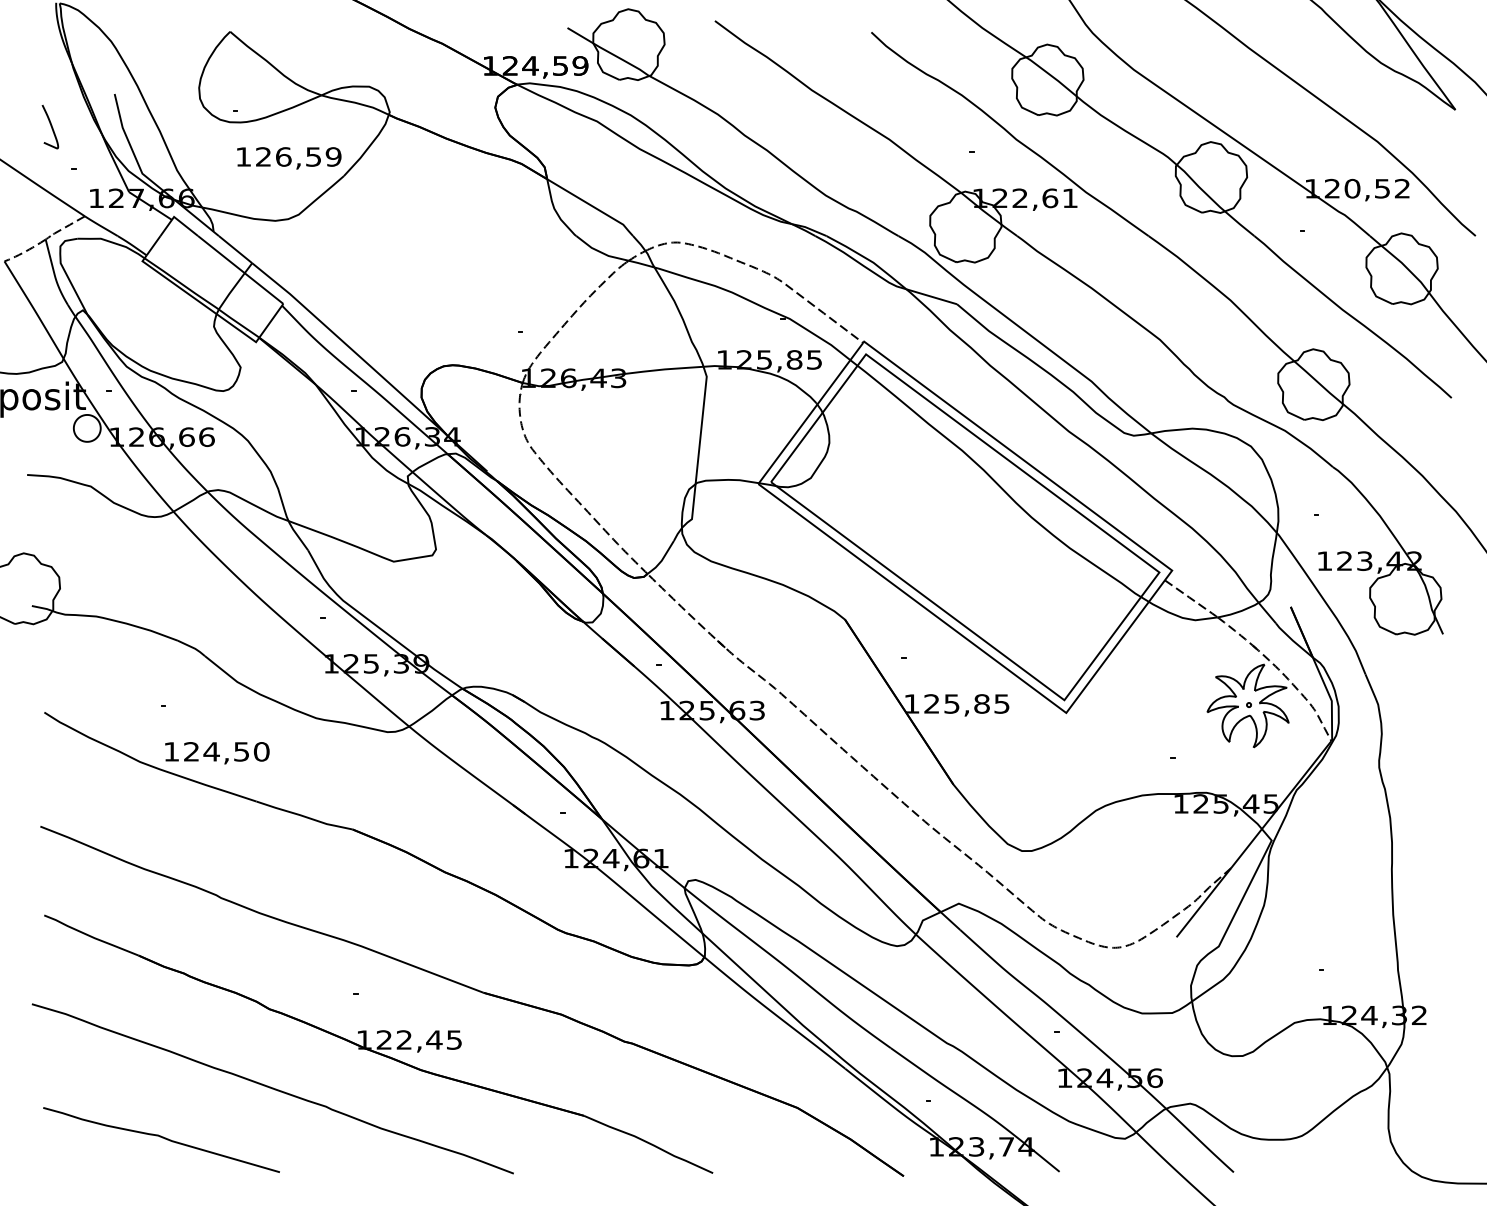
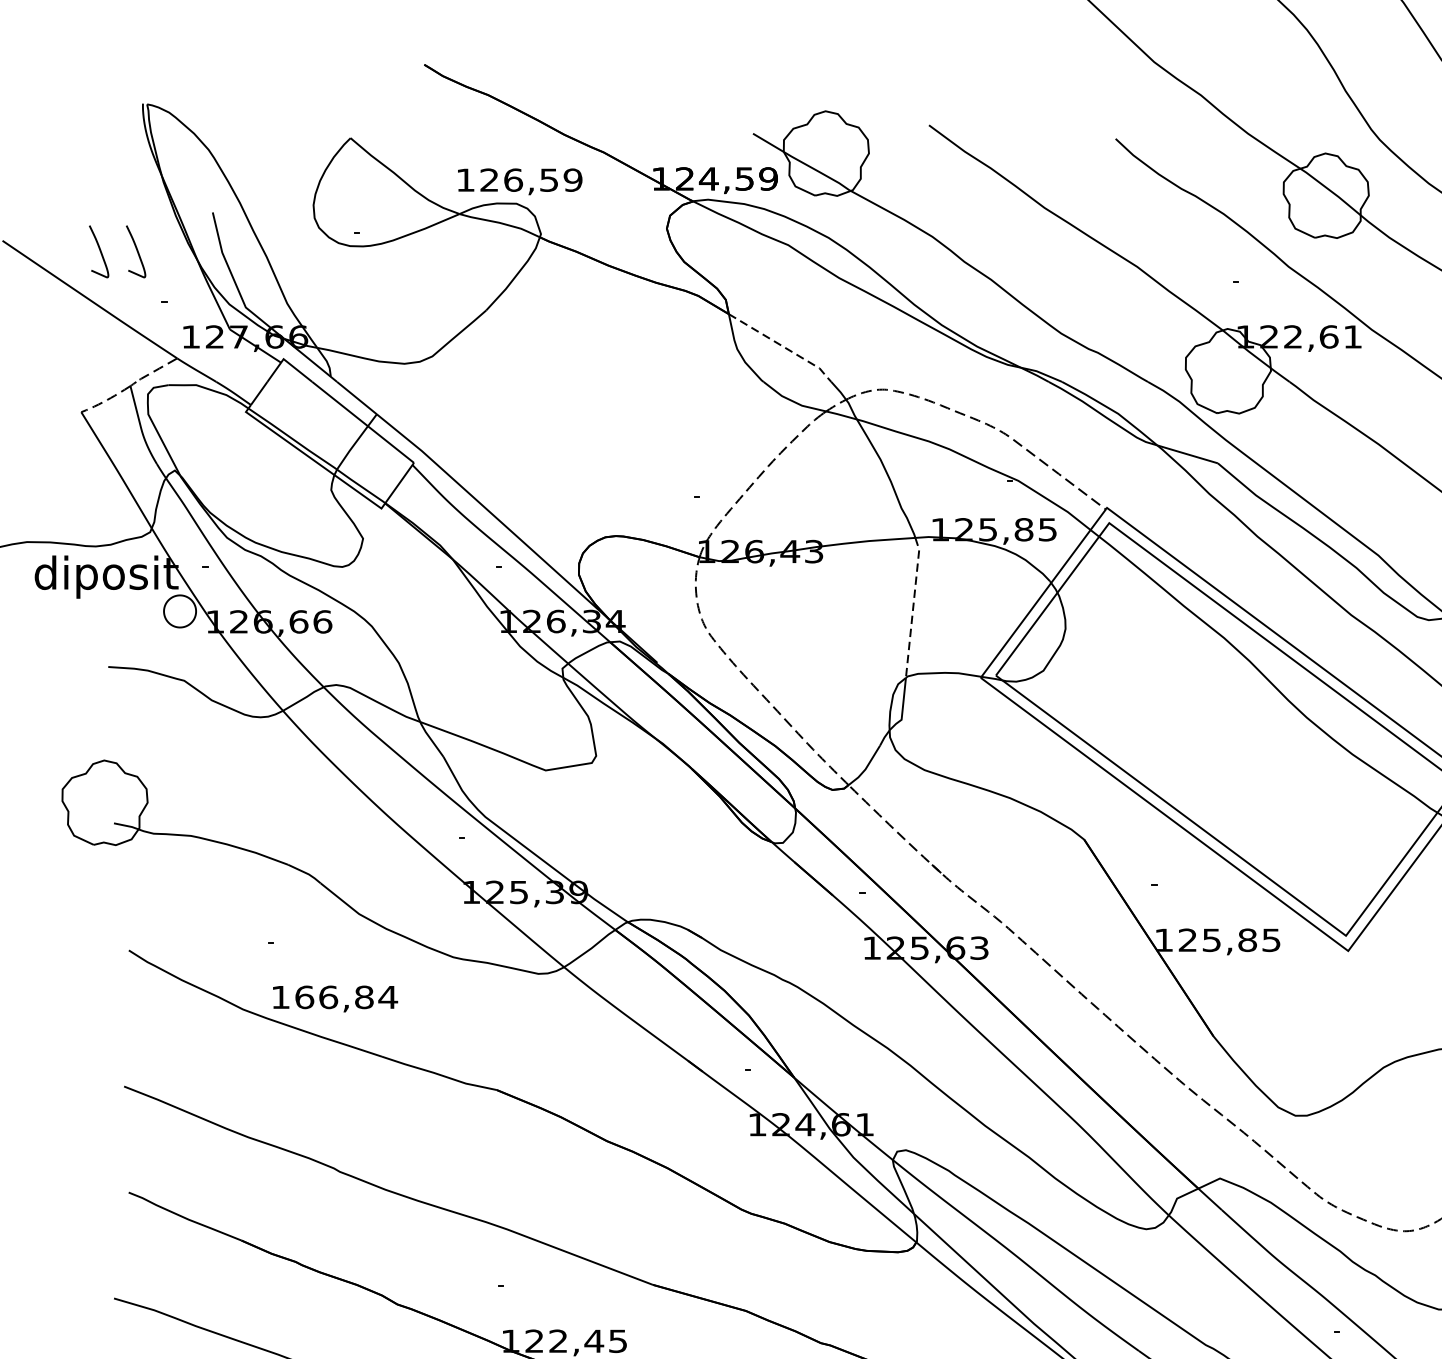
curve: (19, 126) -> (99, 251), added
text: (289, 158) -> (520, 182), moved
line: (593, 206) -> (784, 346), solid -> dashed
line: (701, 424) -> (912, 606), solid -> dashed
text: (226, 751) -> (346, 996), 124,50 -> 166,84

